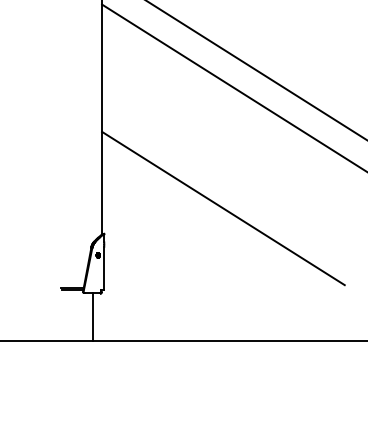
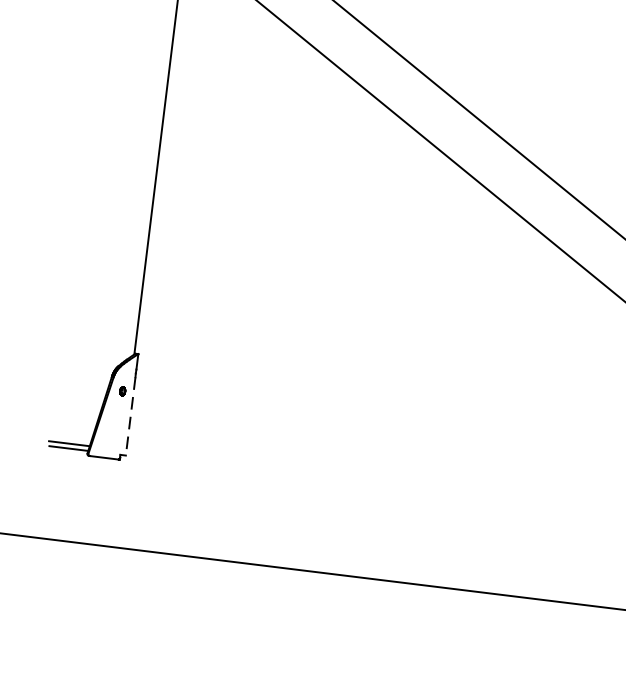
line: (223, 208) -> (358, 334), removed
line: (104, 268) -> (131, 416), solid -> dashed
line: (93, 317) -> (100, 501), removed

